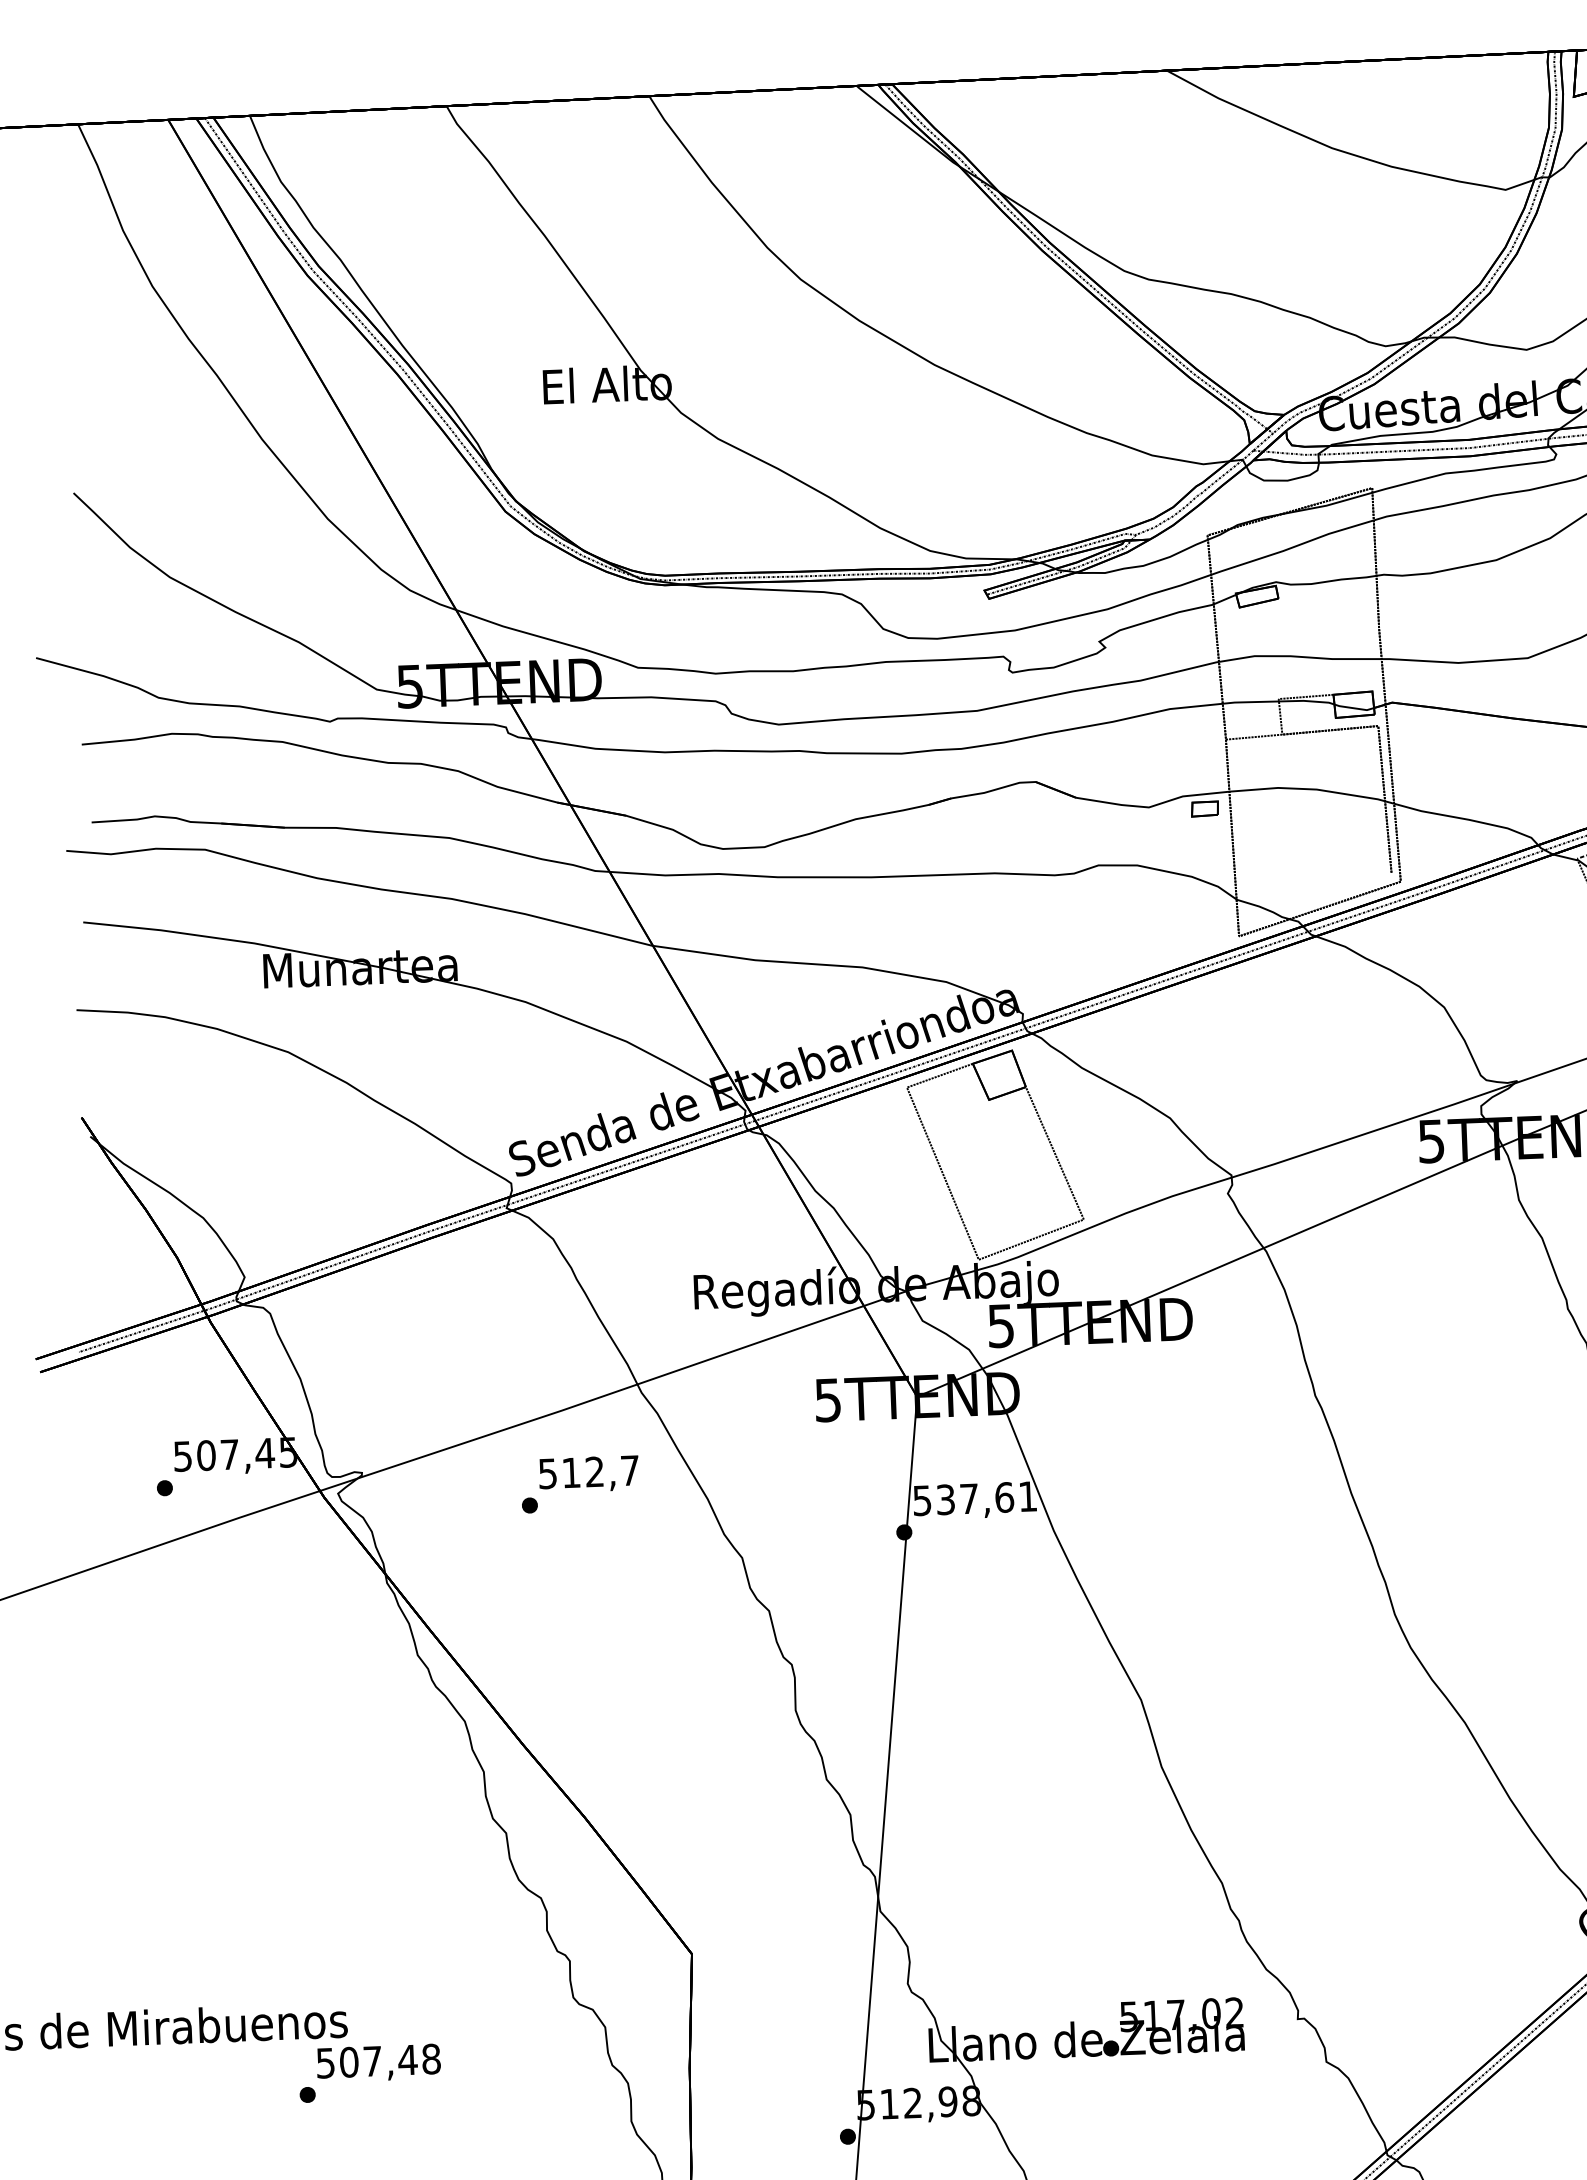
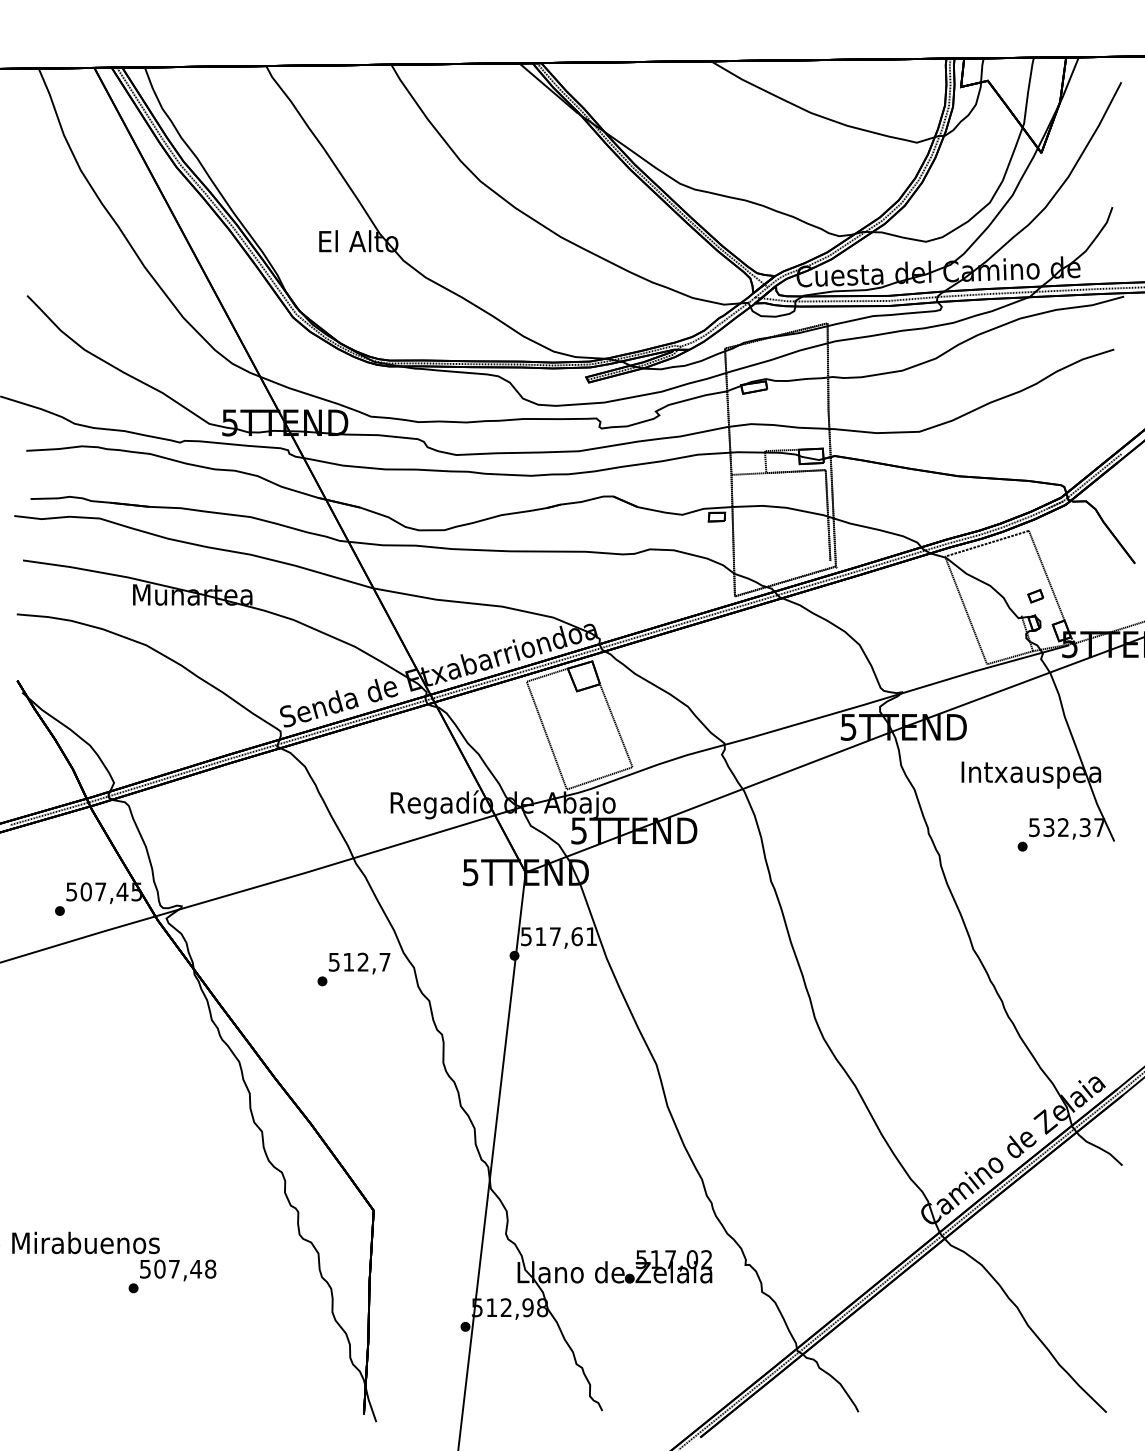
text: (579, 1484) -> (353, 969), moved
text: (945, 1499) -> (540, 936), 537,61 -> 517,61

